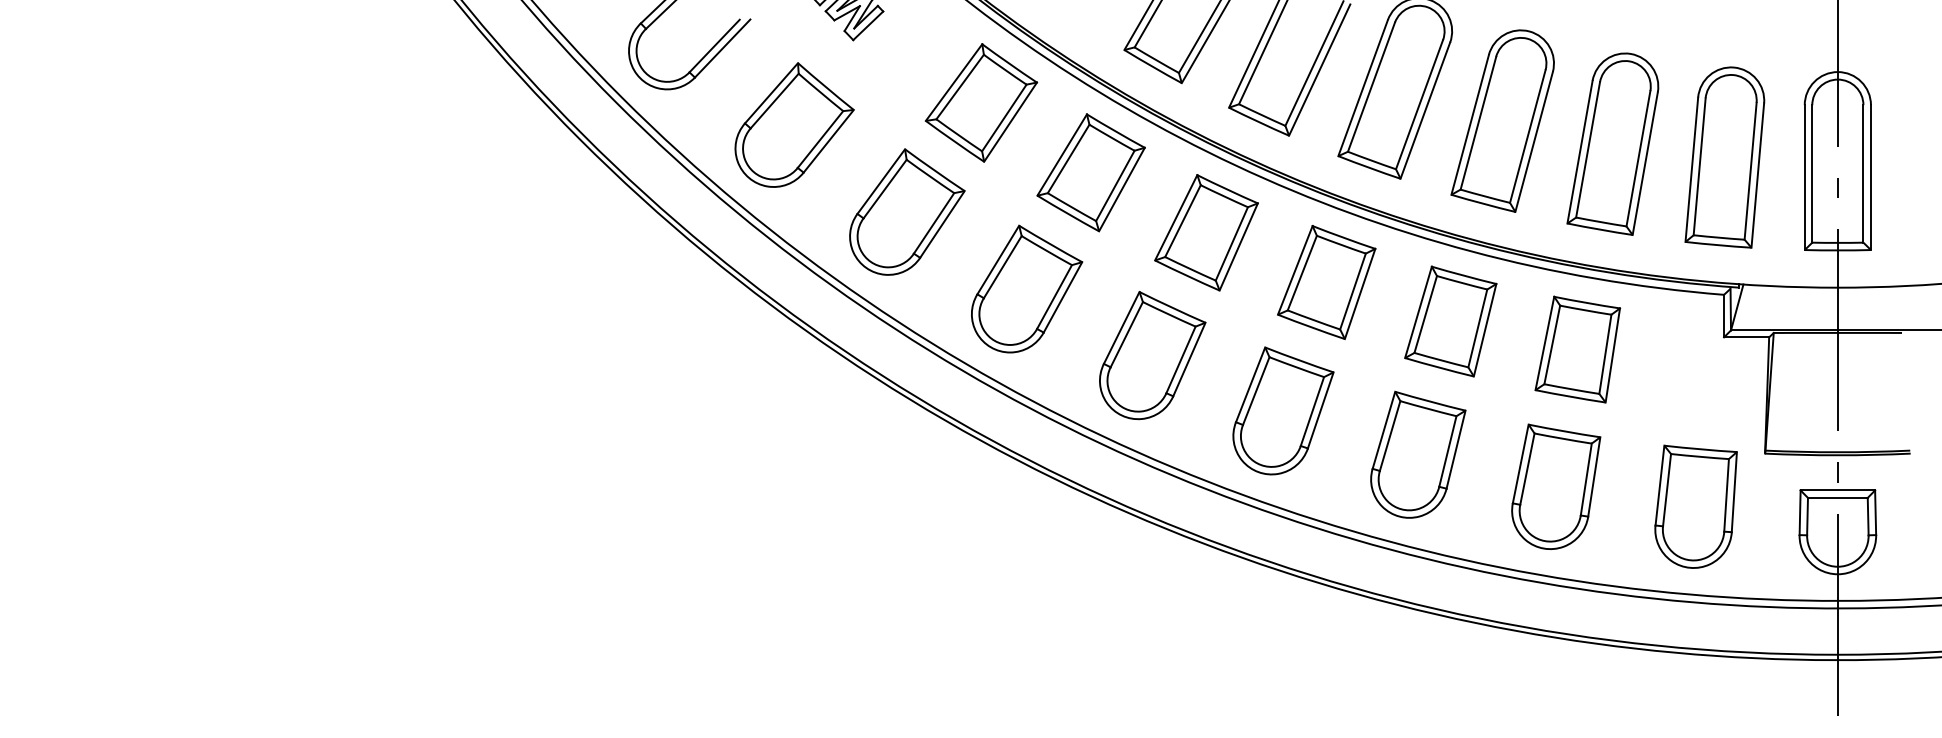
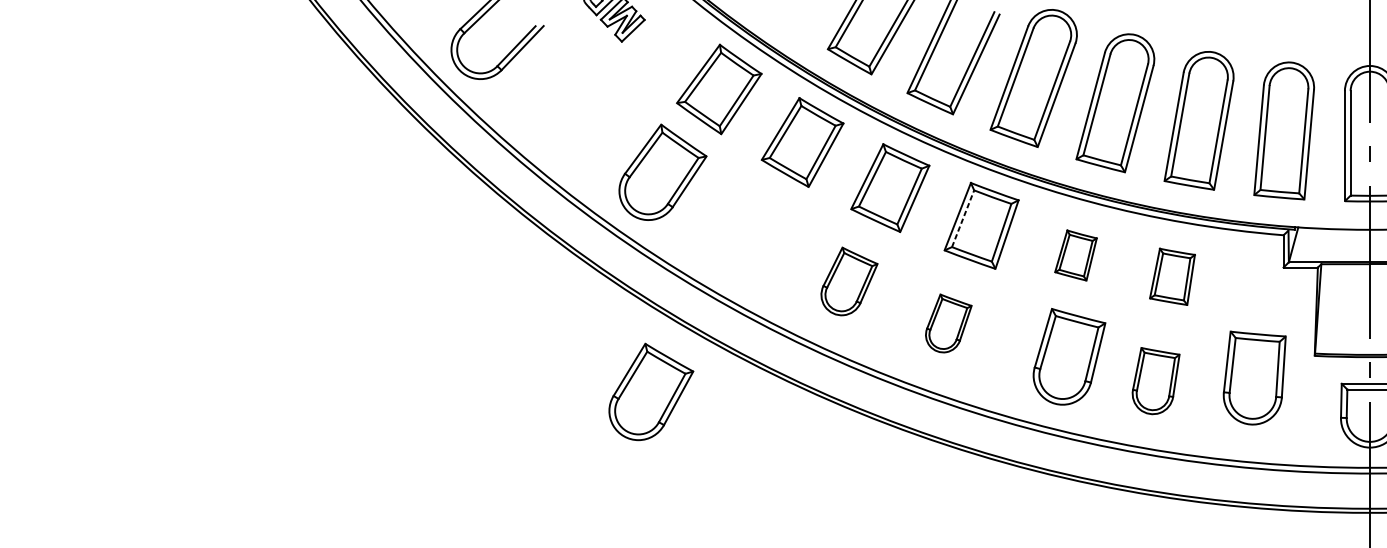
part: (794, 124) -> (577, 105), removed
line: (1302, 272) -> (963, 218), solid -> dashed
part: (1027, 288) -> (651, 391), moved
part: (1450, 321) -> (1075, 255), size x0.6
part: (1577, 349) -> (1172, 276), size x0.7
part: (1152, 355) -> (849, 281), size x0.7
part: (1283, 410) -> (948, 323), size x0.6
part: (1418, 454) -> (1069, 356), moved
part: (1556, 486) -> (1156, 380), size x0.7
part: (1695, 506) -> (1254, 377), moved

